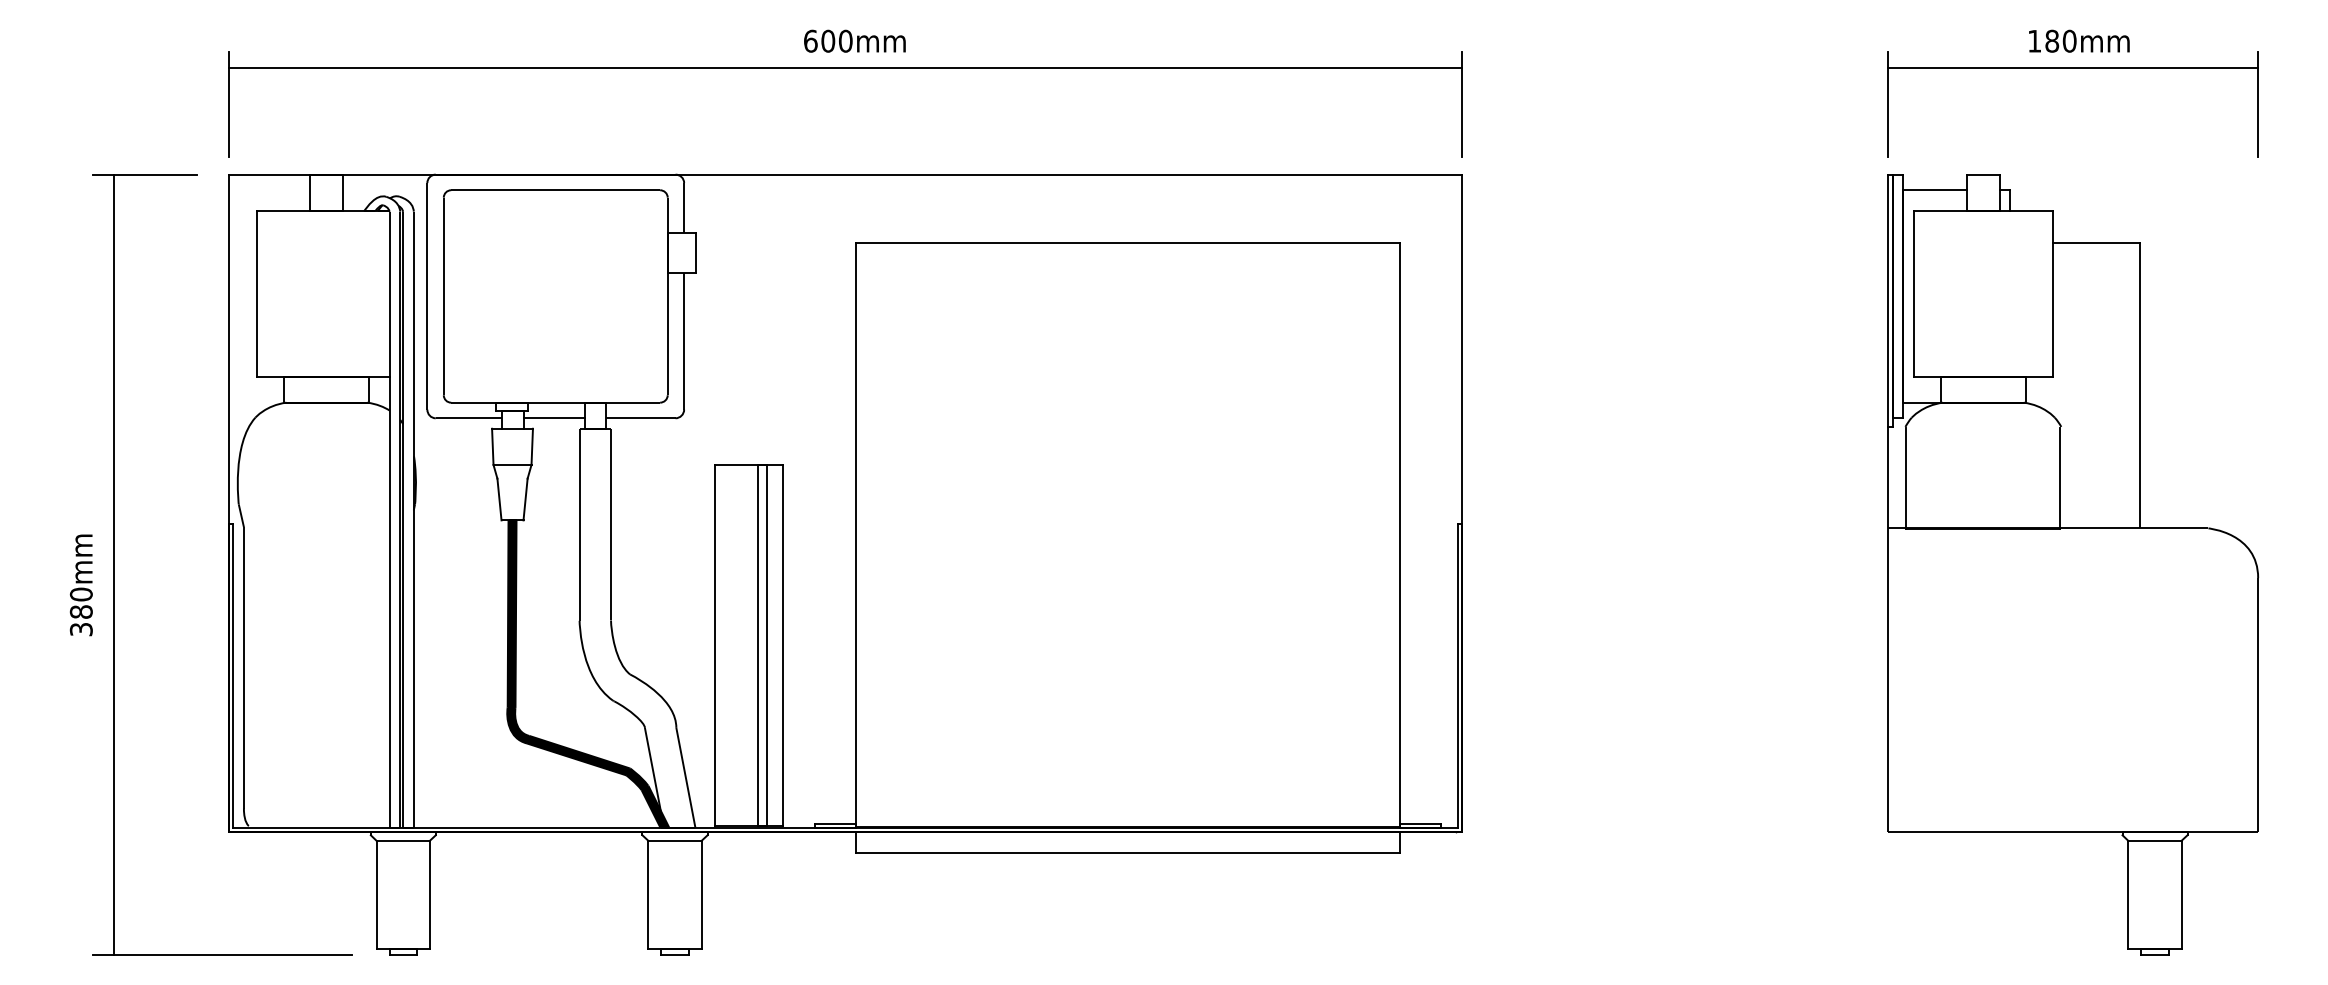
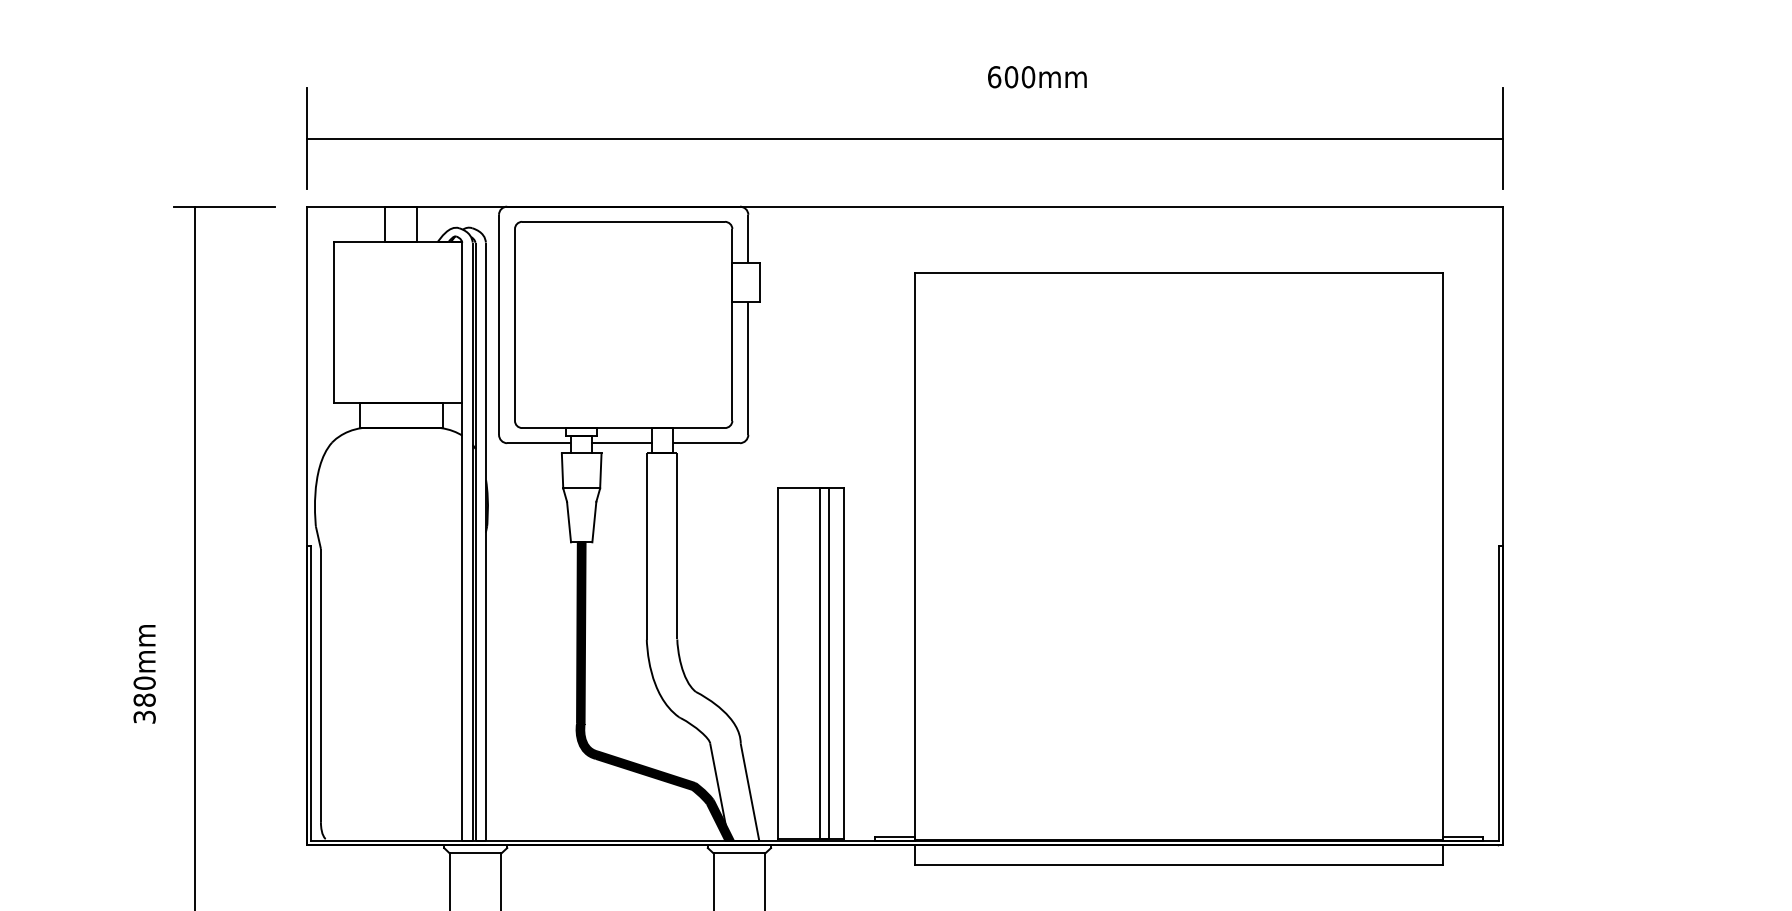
text: (854, 40) -> (1036, 76), moved
line: (845, 67) -> (904, 138), moved
text: (80, 585) -> (143, 674), moved

